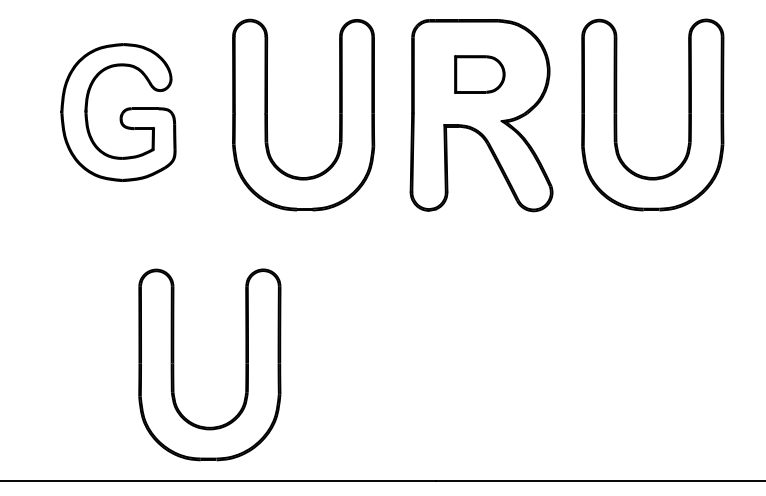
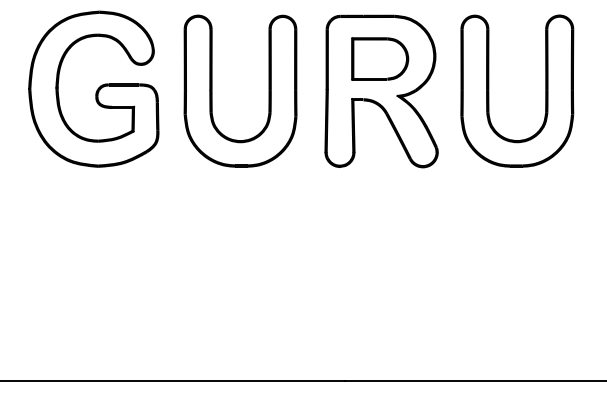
part: (480, 73) -> (380, 58), size x1.43
part: (118, 111) -> (93, 88), size x1.43
part: (174, 364) -> (138, 288), removed

